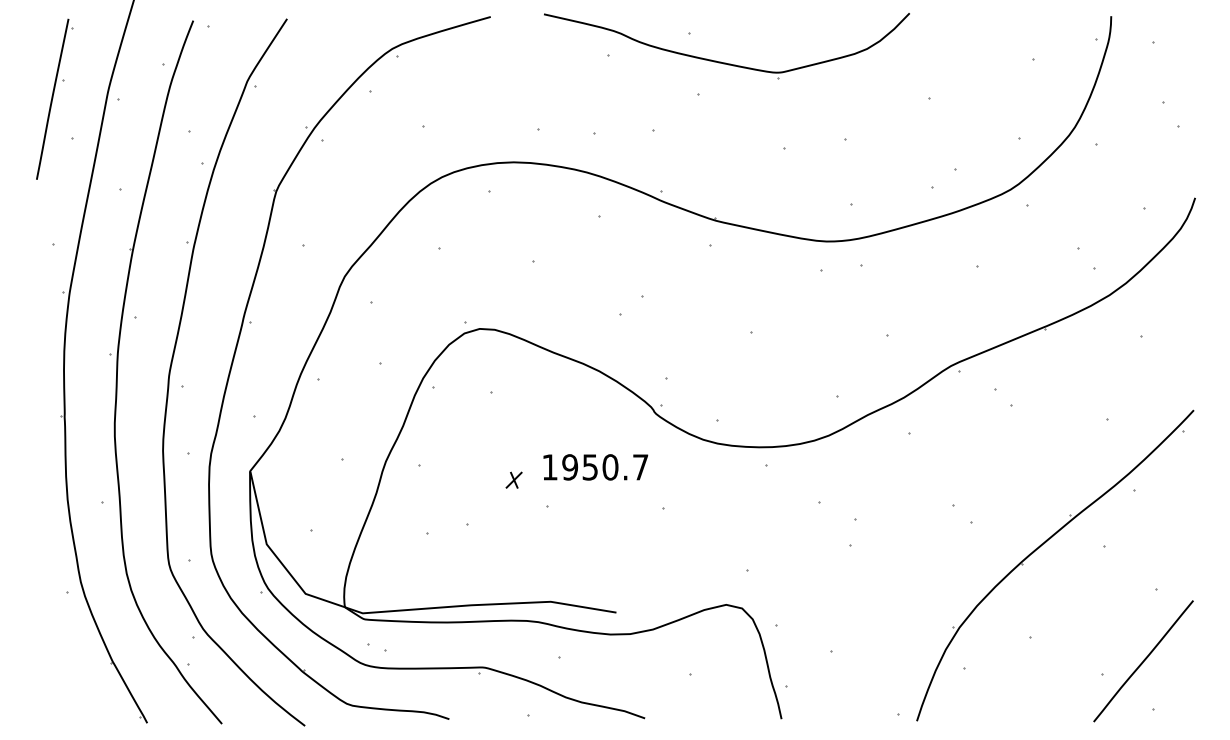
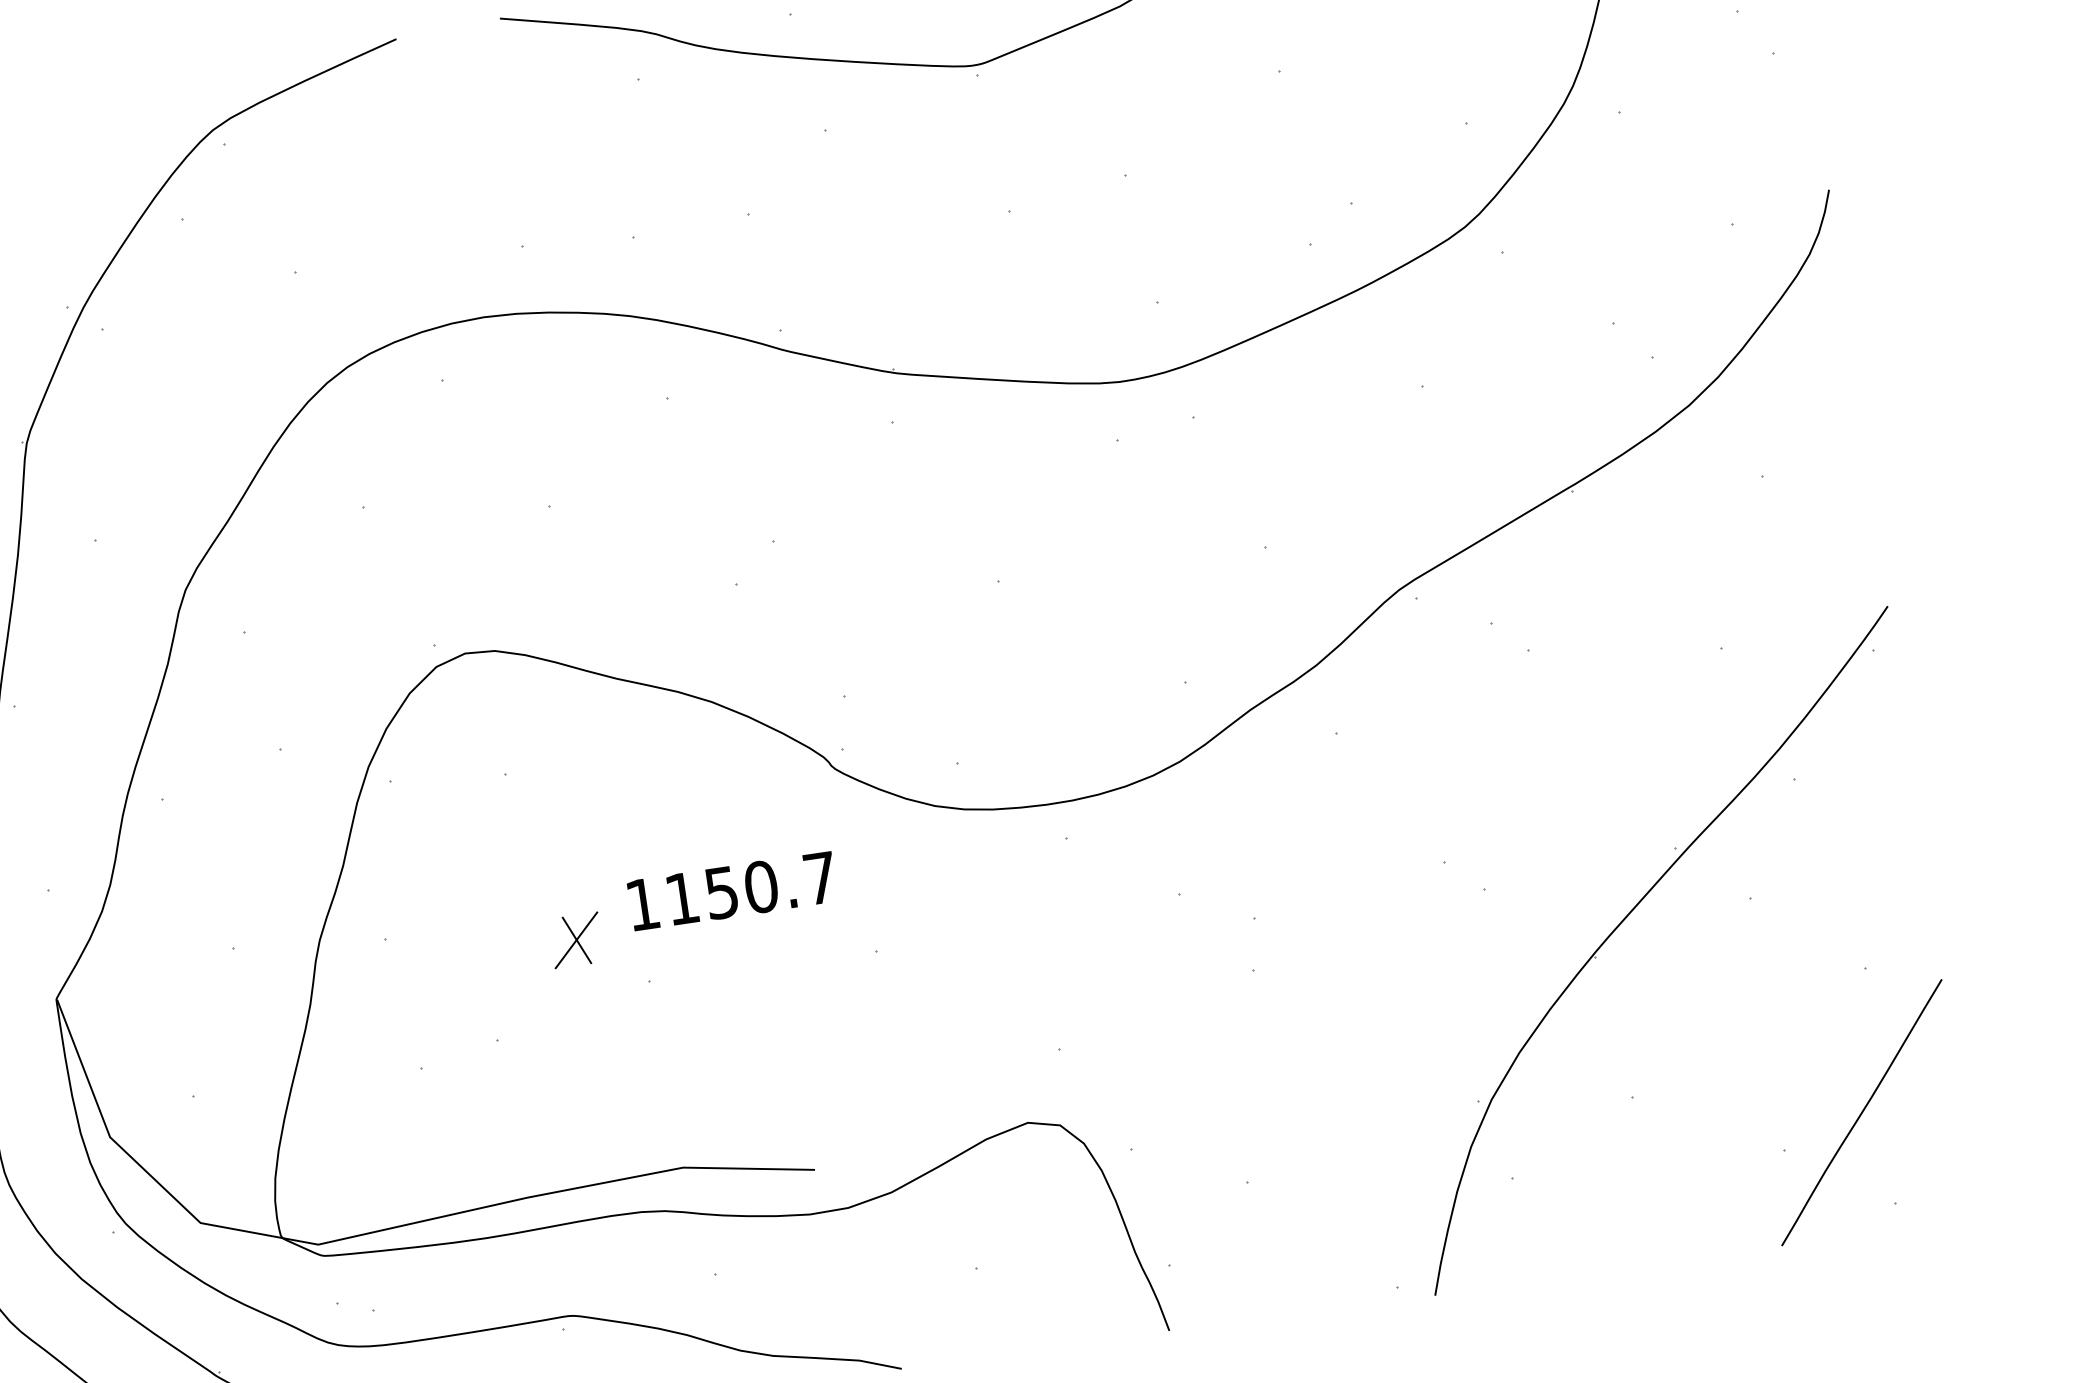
text: (570, 467) -> (683, 898), 1950.7 -> 1150.7
part: (513, 479) -> (574, 938), size x1.67

